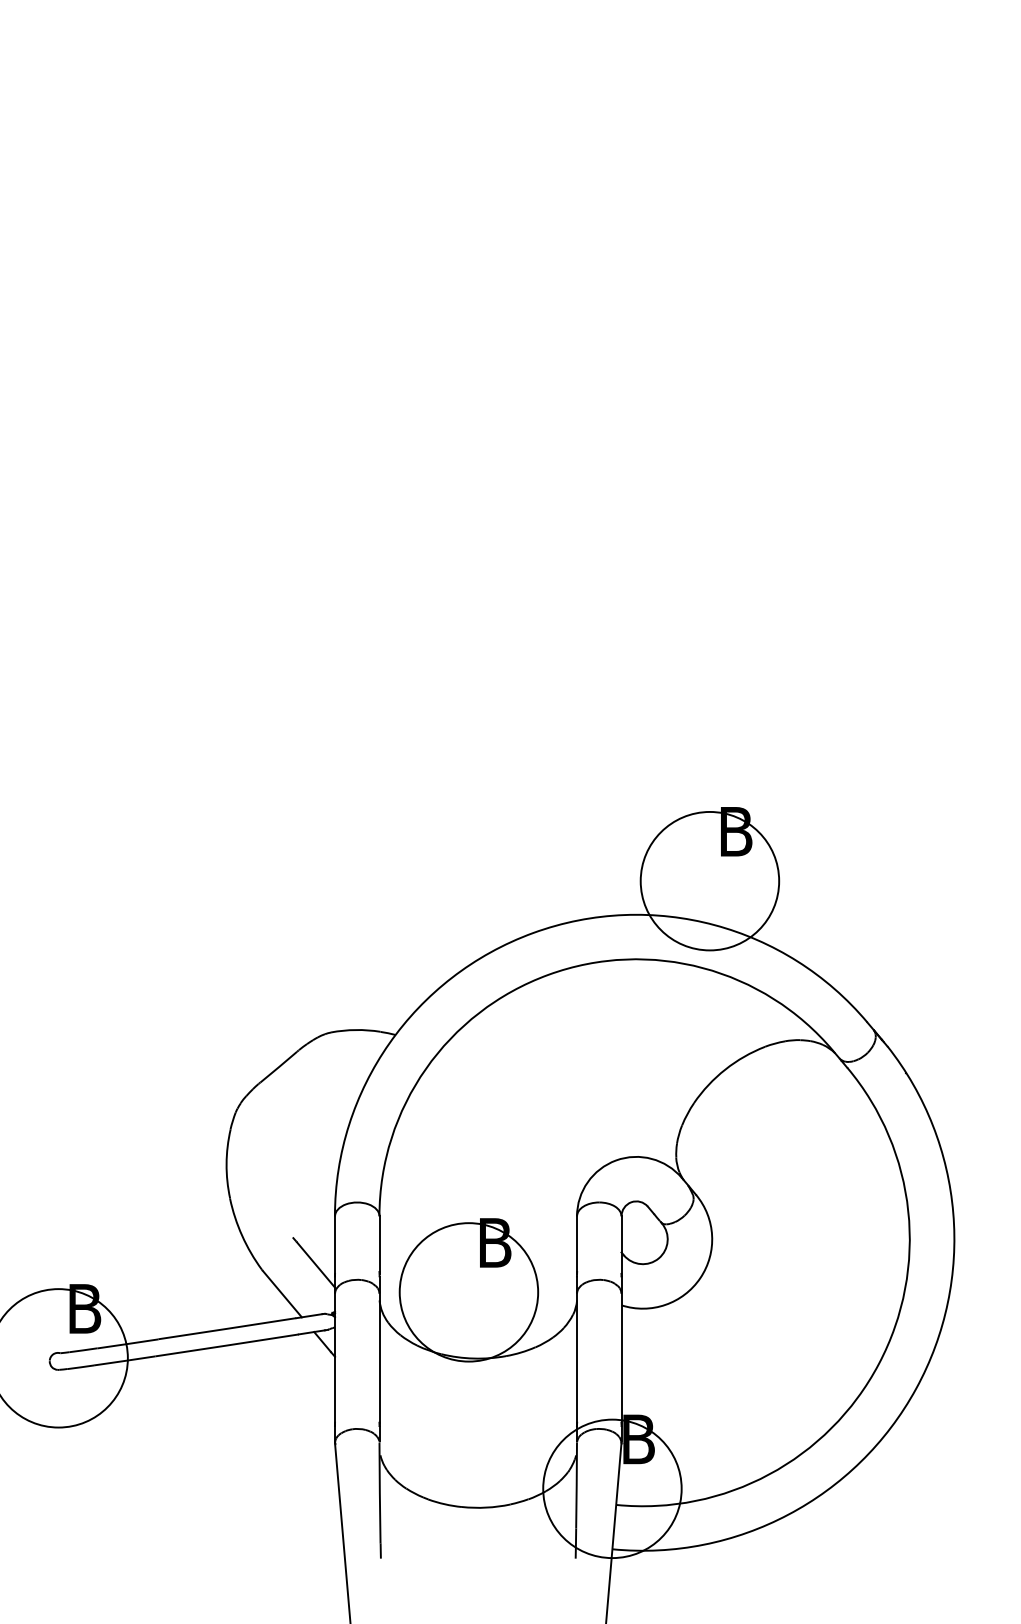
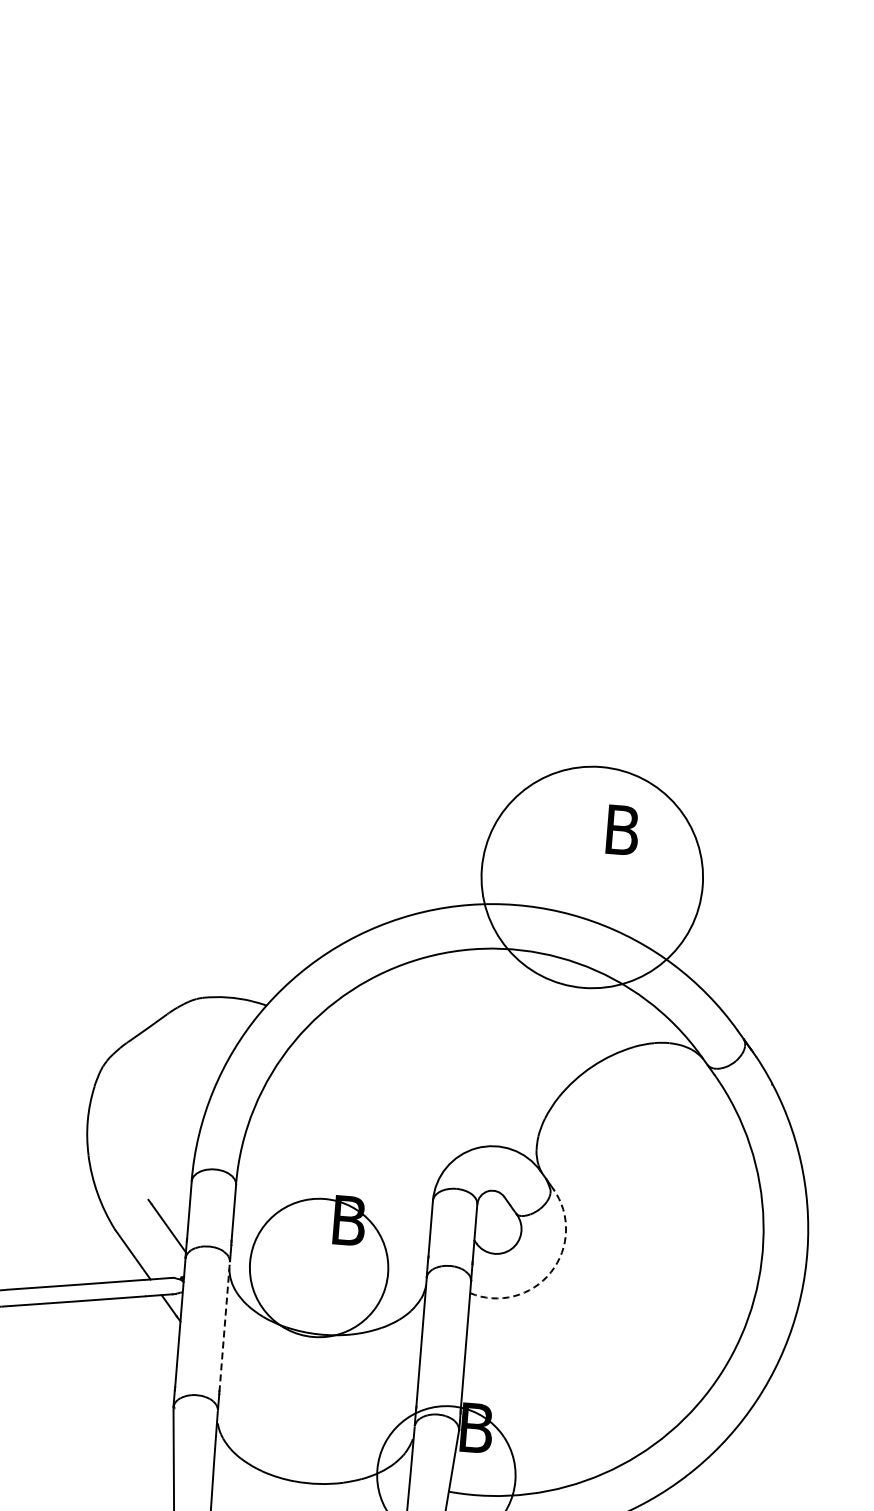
circle: (709, 880) -> (591, 876), size x1.6
arc: (700, 1278) -> (551, 1272), solid -> dashed
line: (379, 1358) -> (224, 1326), solid -> dashed

